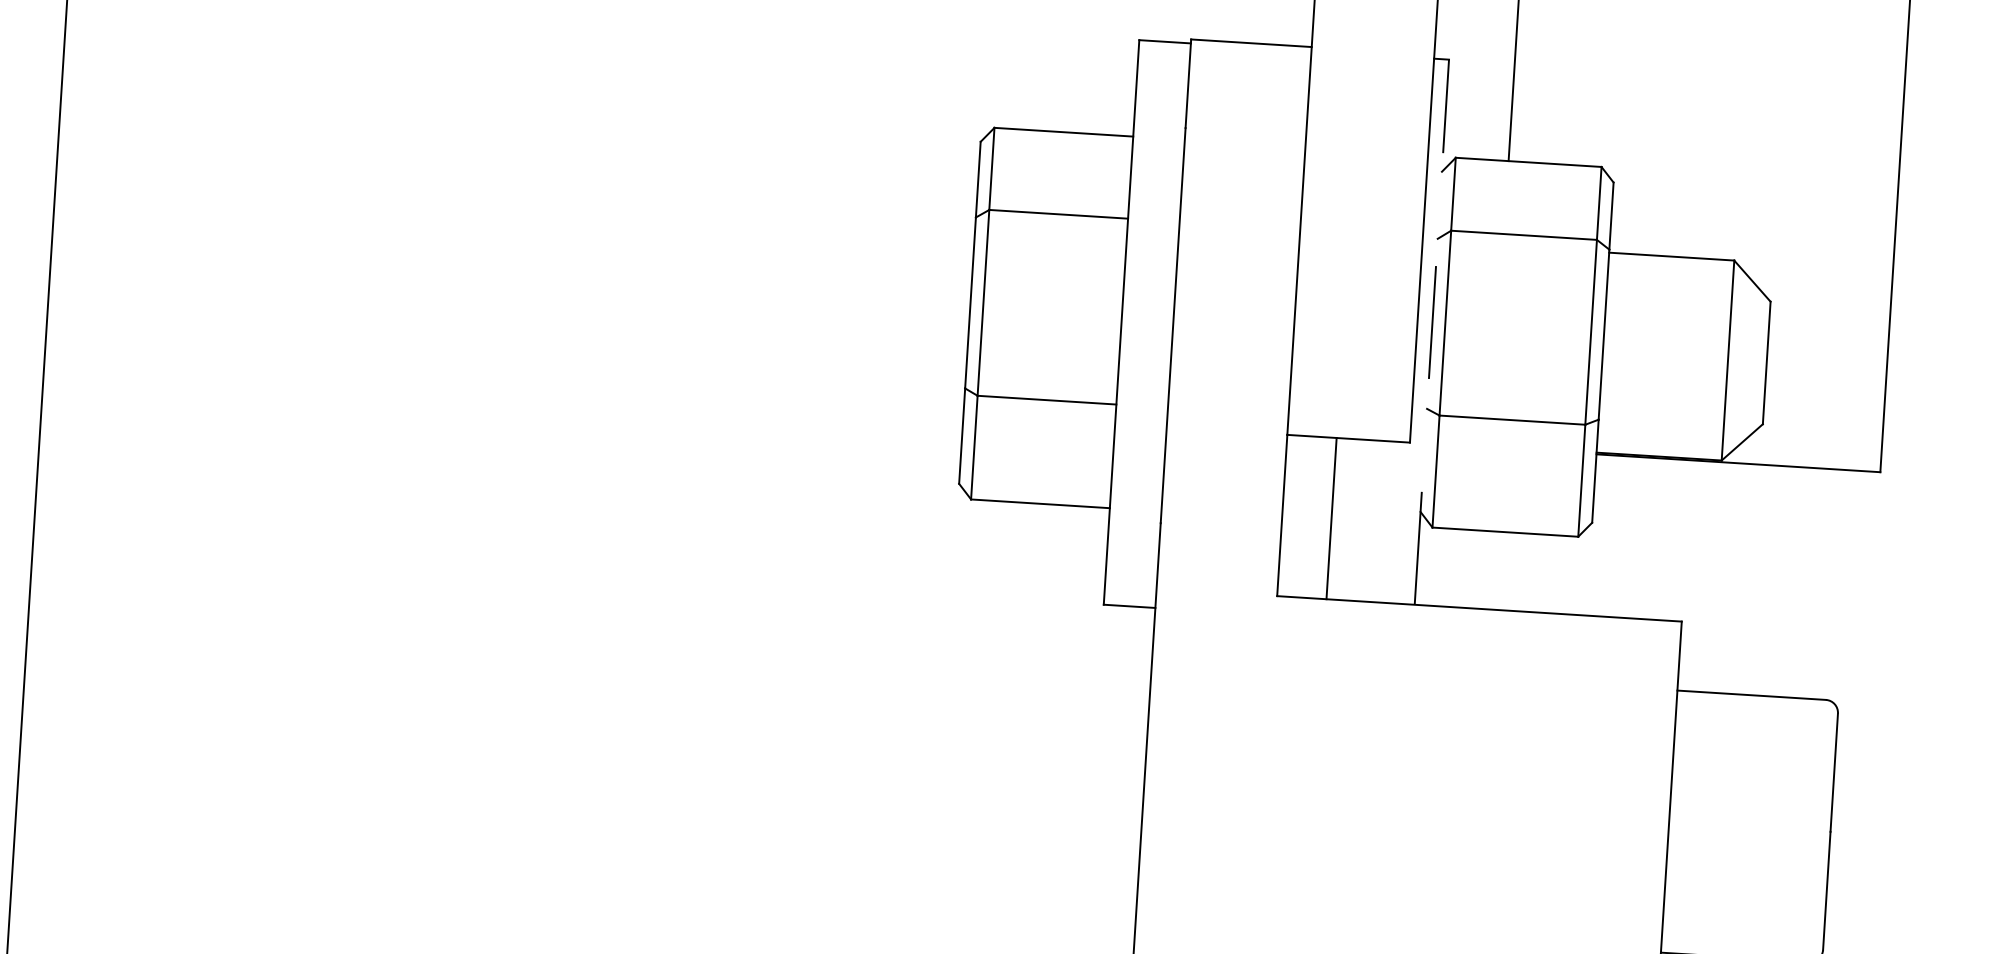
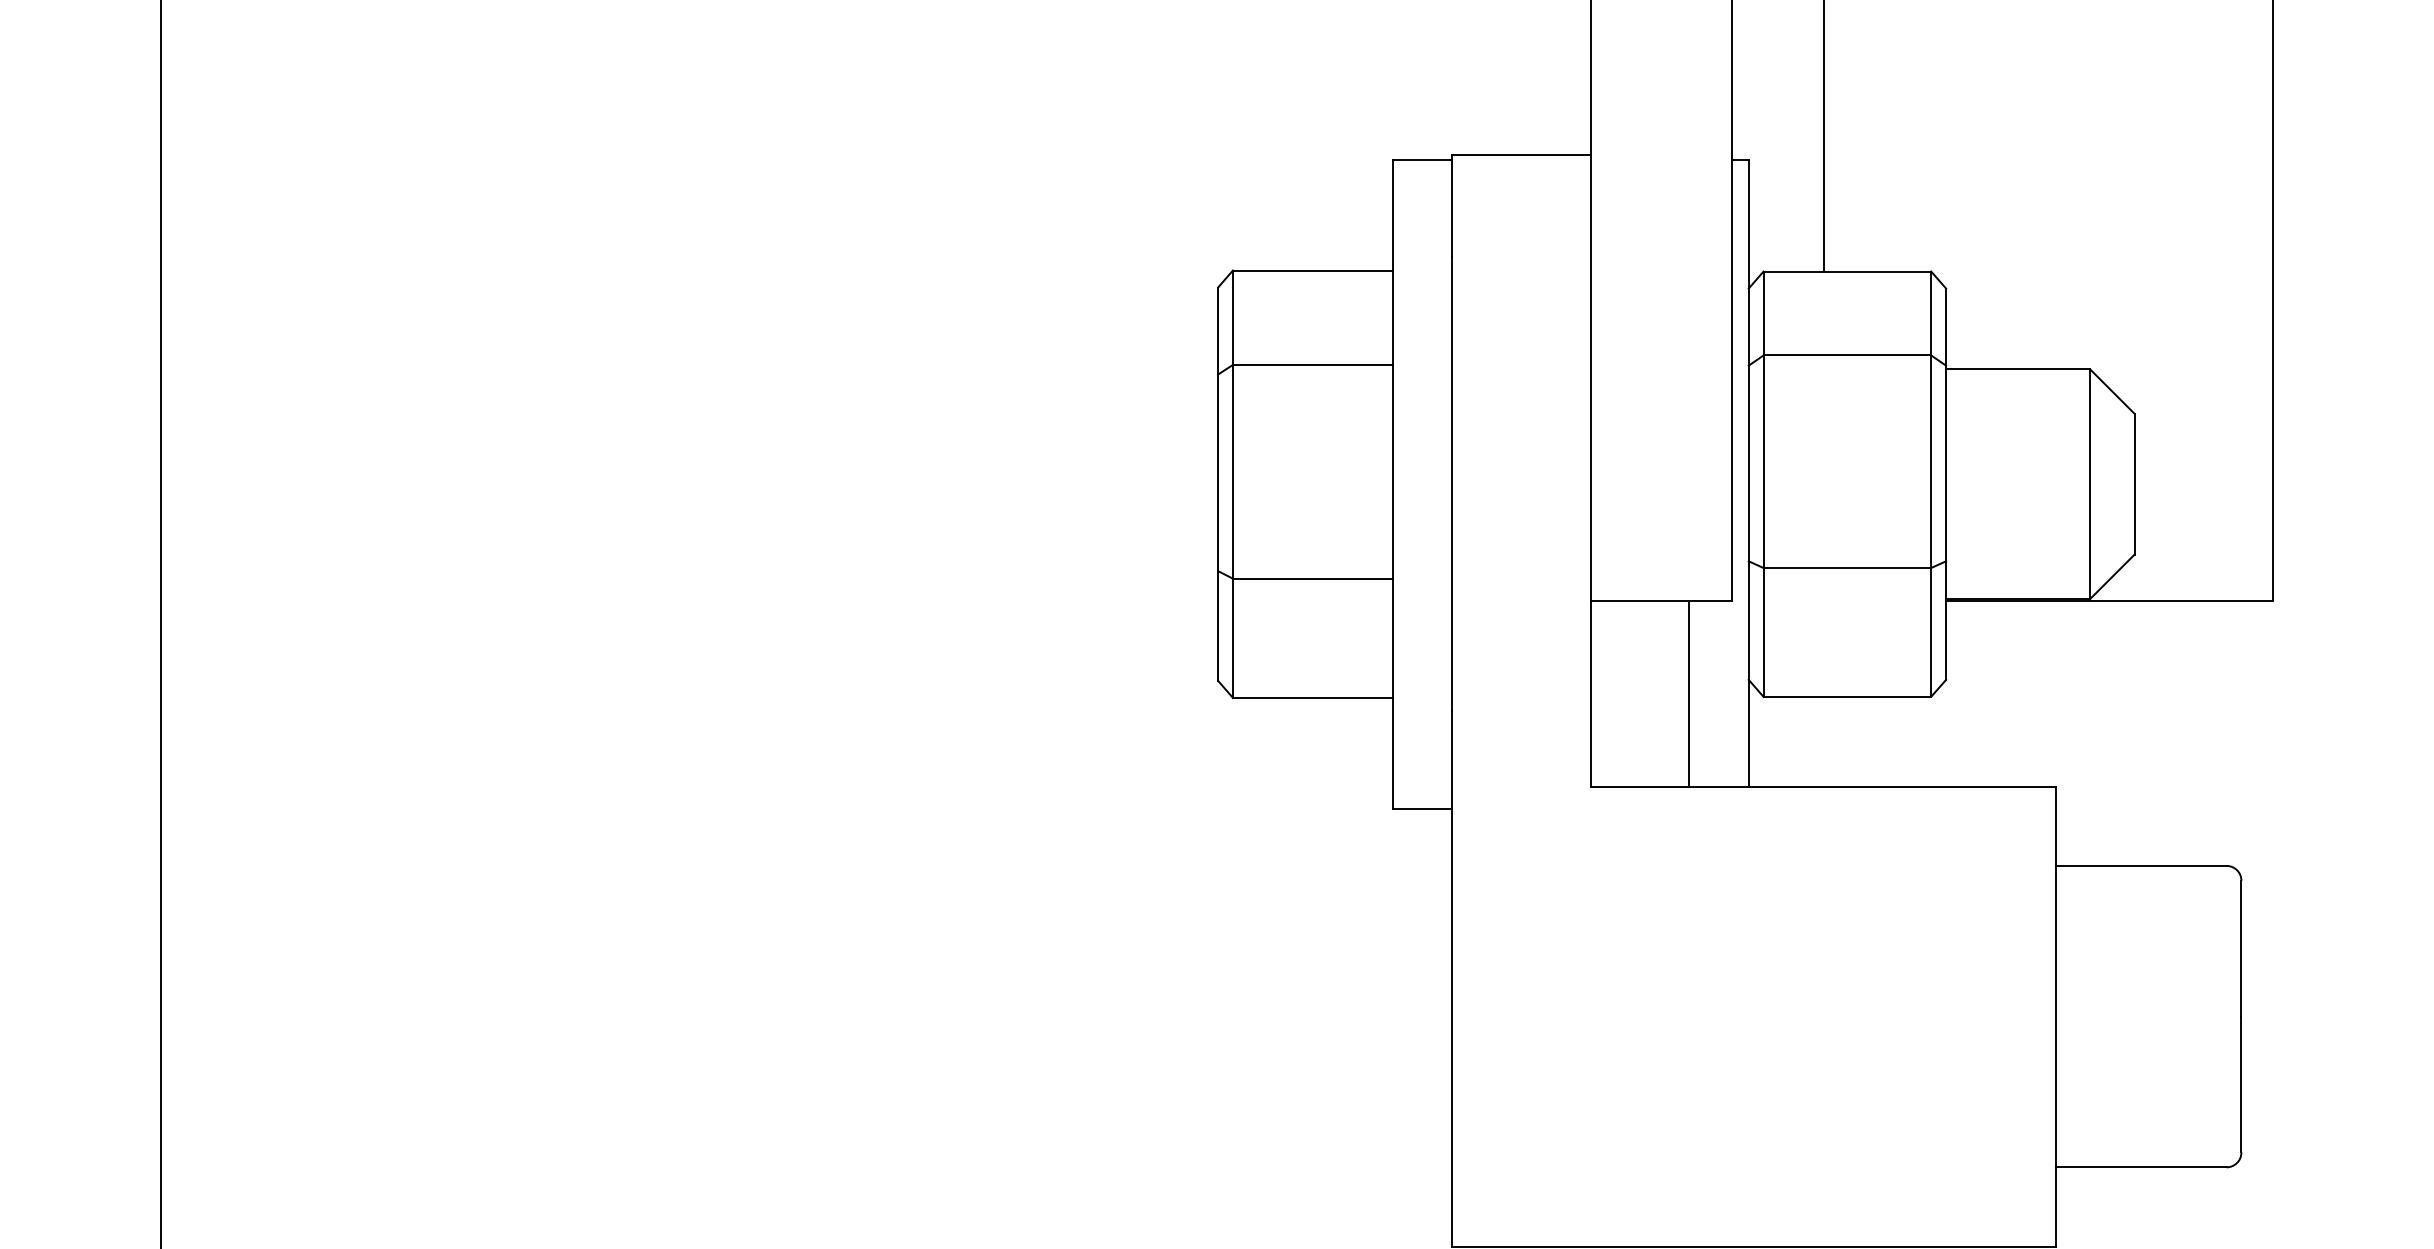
line: (1431, 331) -> (1748, 472), dashed -> solid
line: (1331, 518) -> (1689, 693), moved

